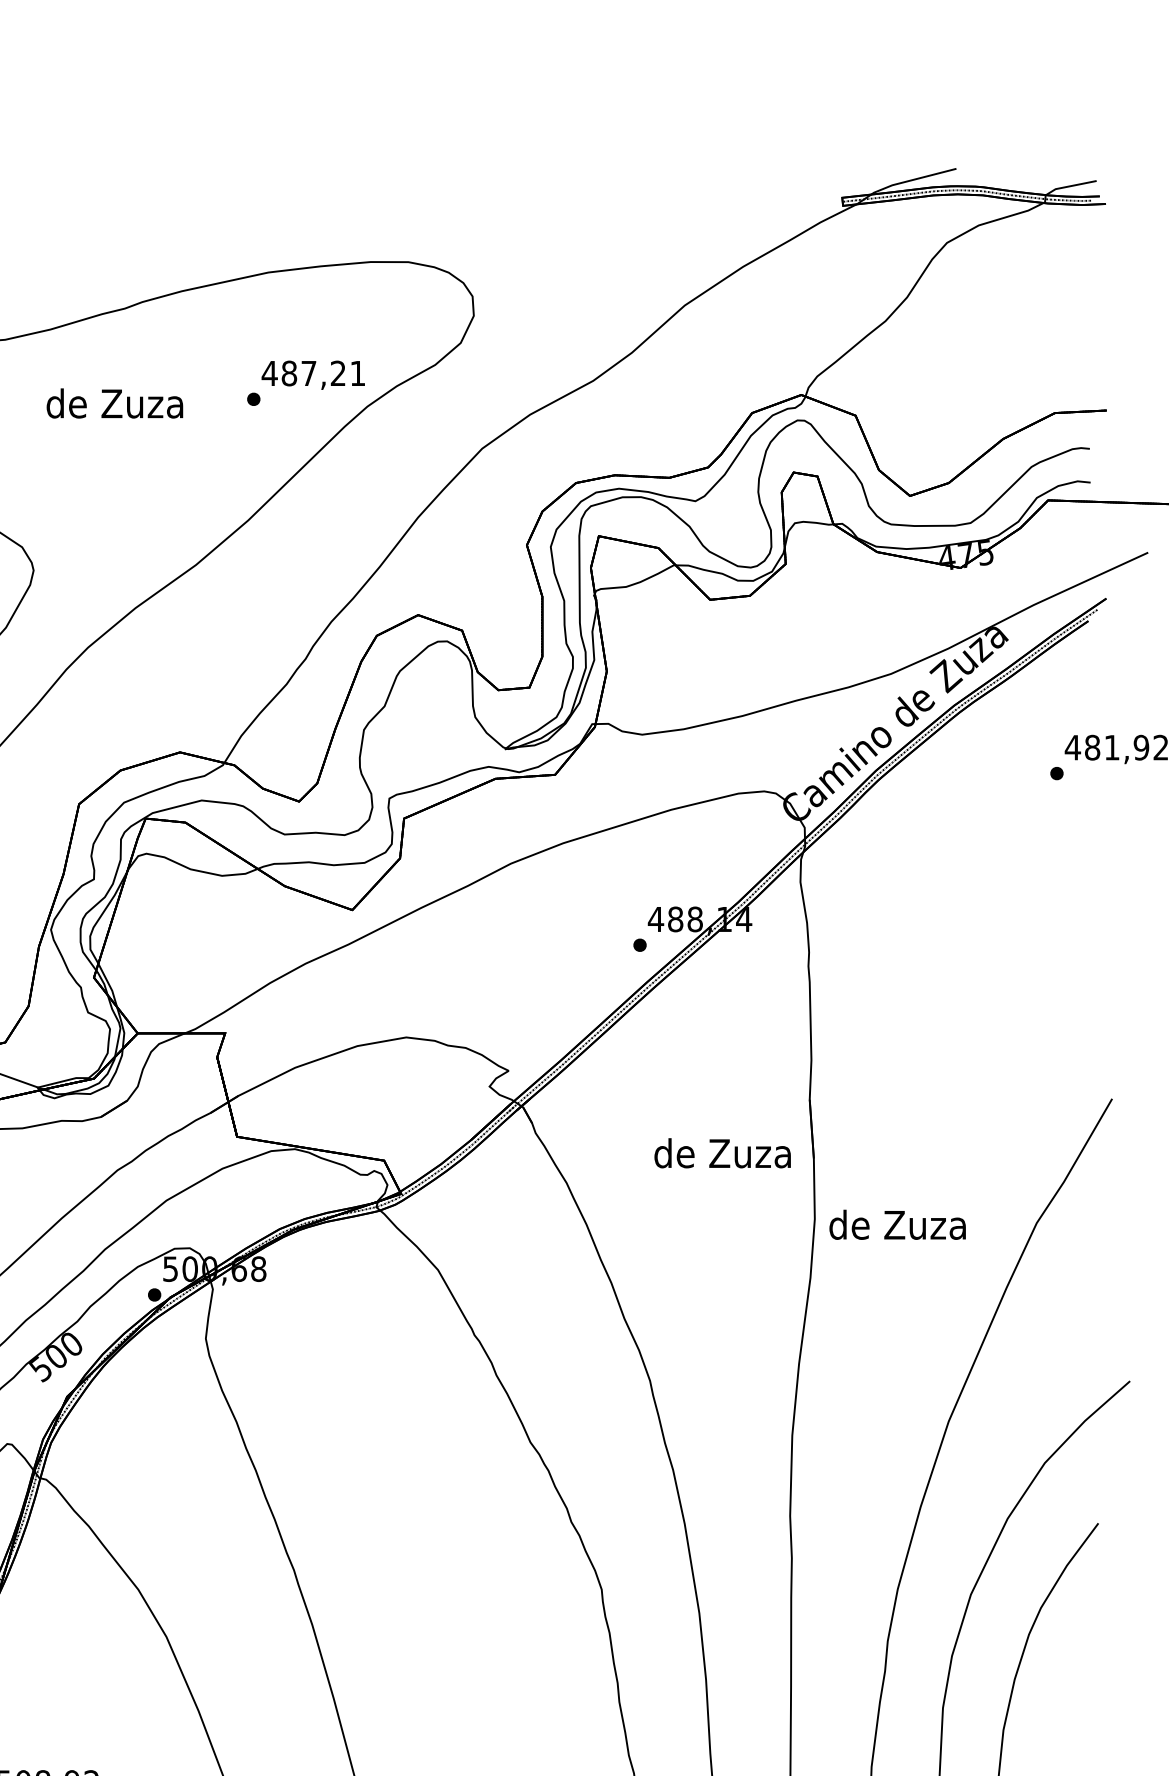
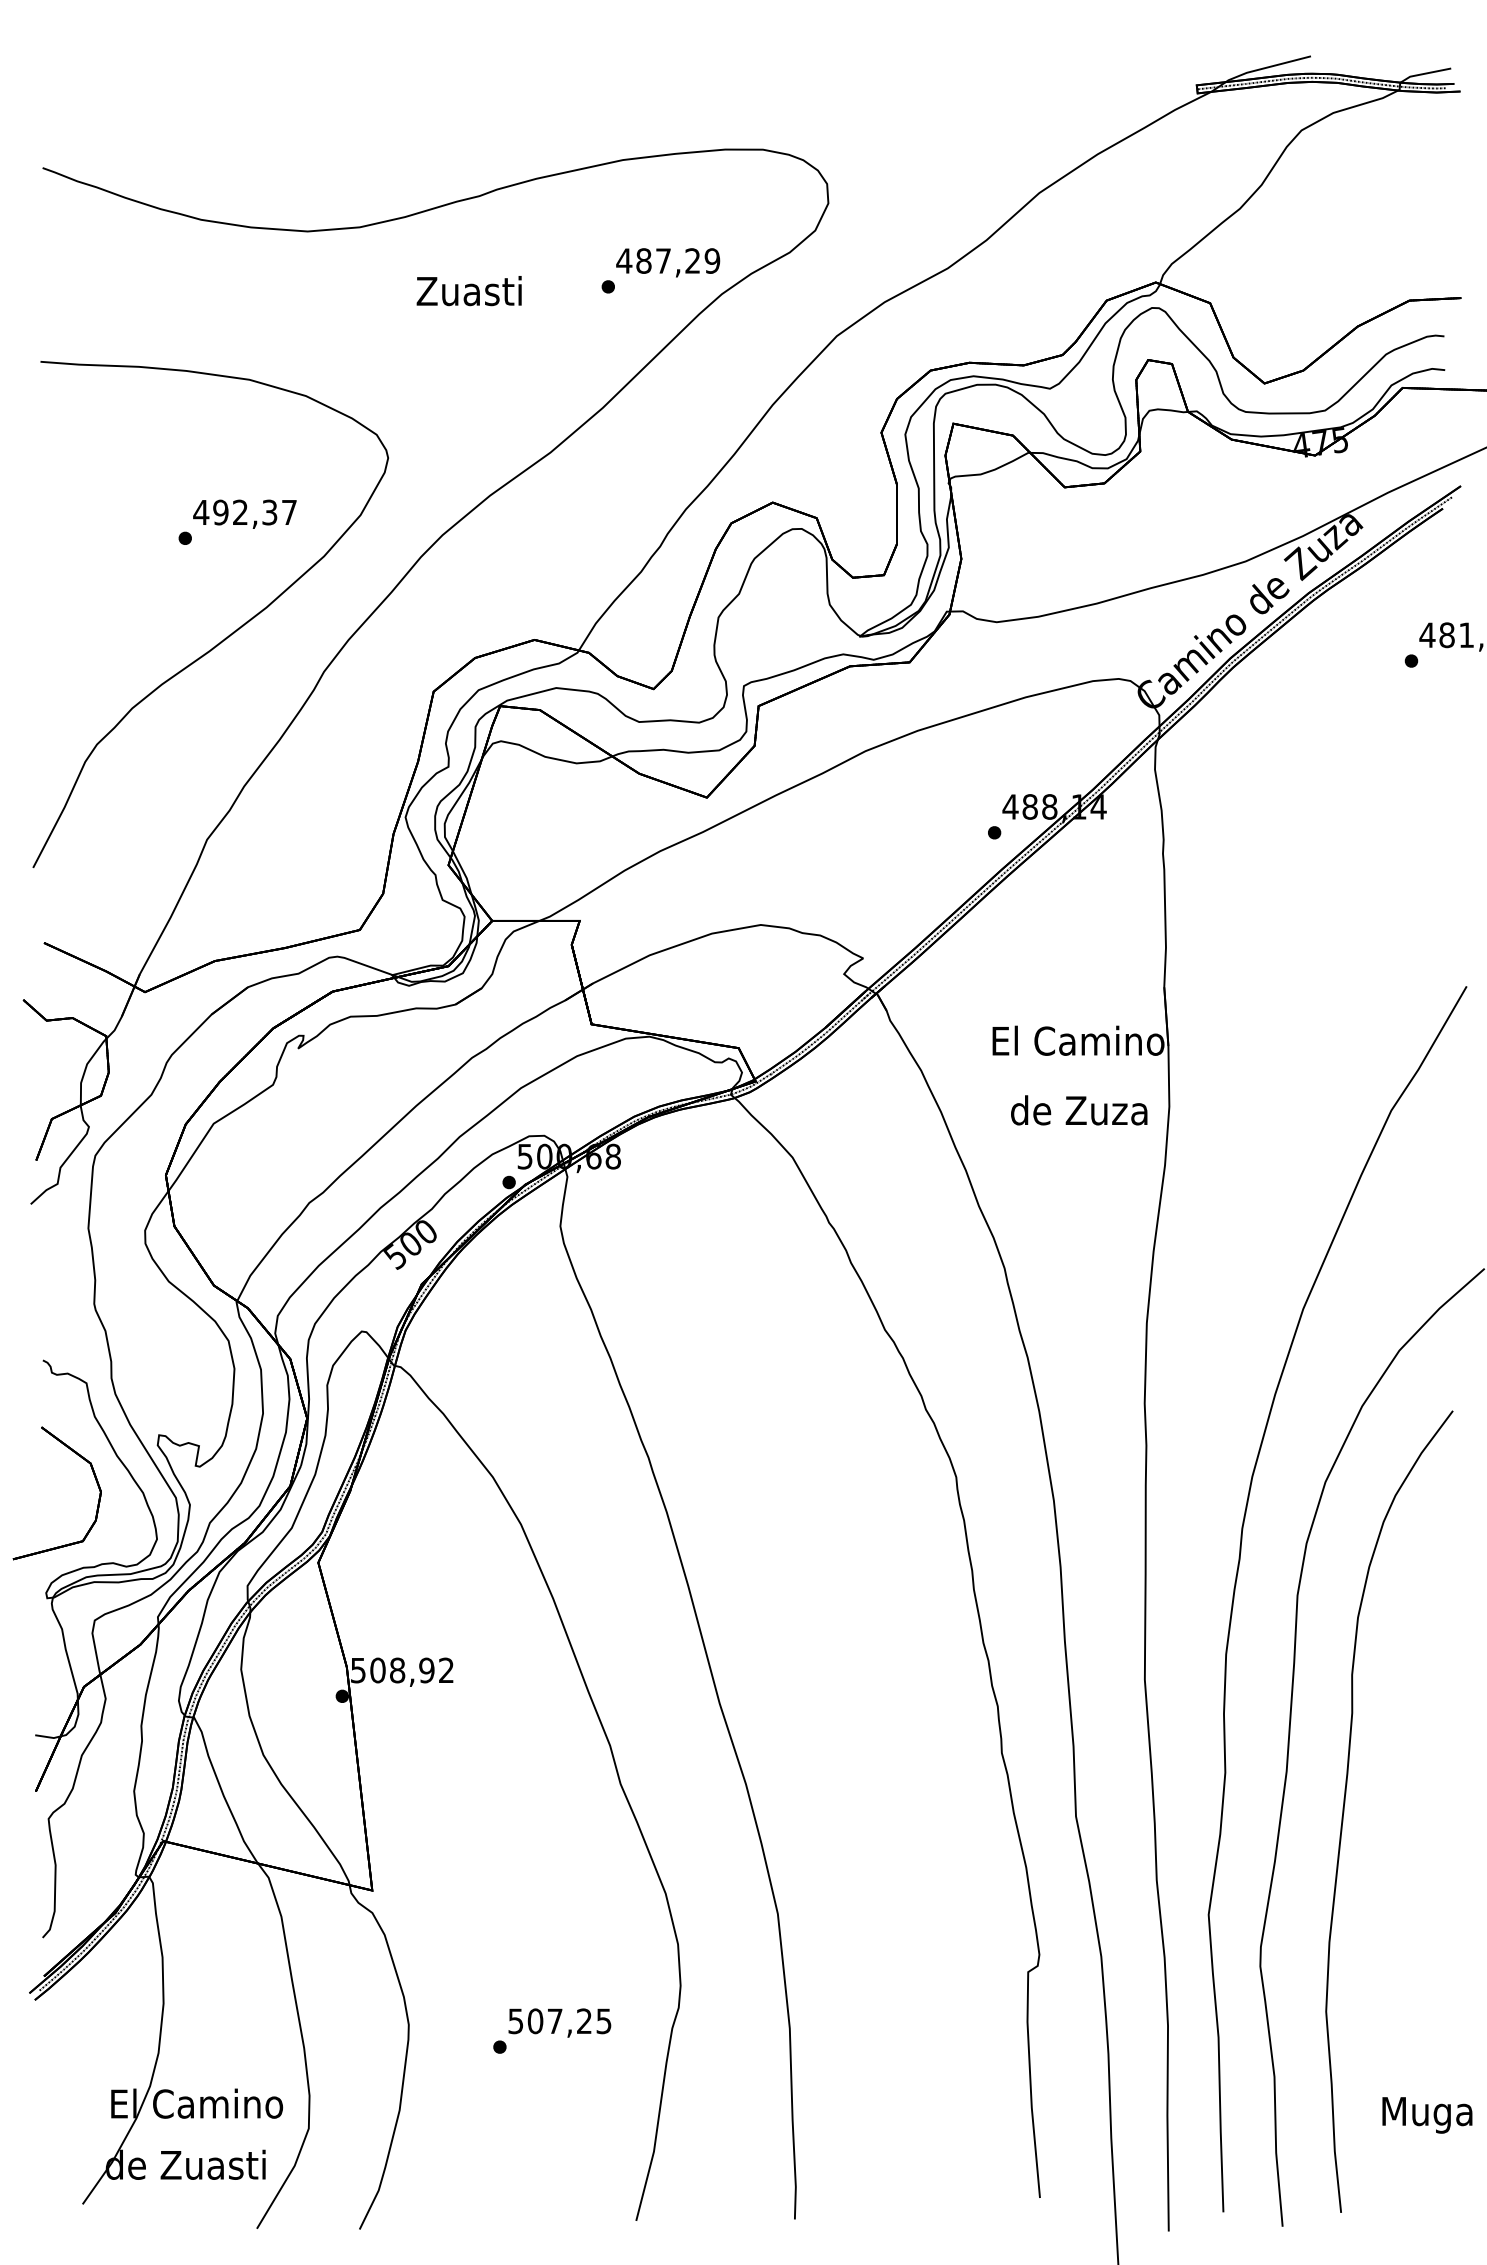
text: (357, 372) -> (712, 260), 487,21 -> 487,29
text: (114, 403) -> (469, 291), de Zuza -> Zuasti
text: (723, 1152) -> (1078, 1040), de Zuza -> El Camino
text: (897, 1224) -> (1079, 1110), moved

